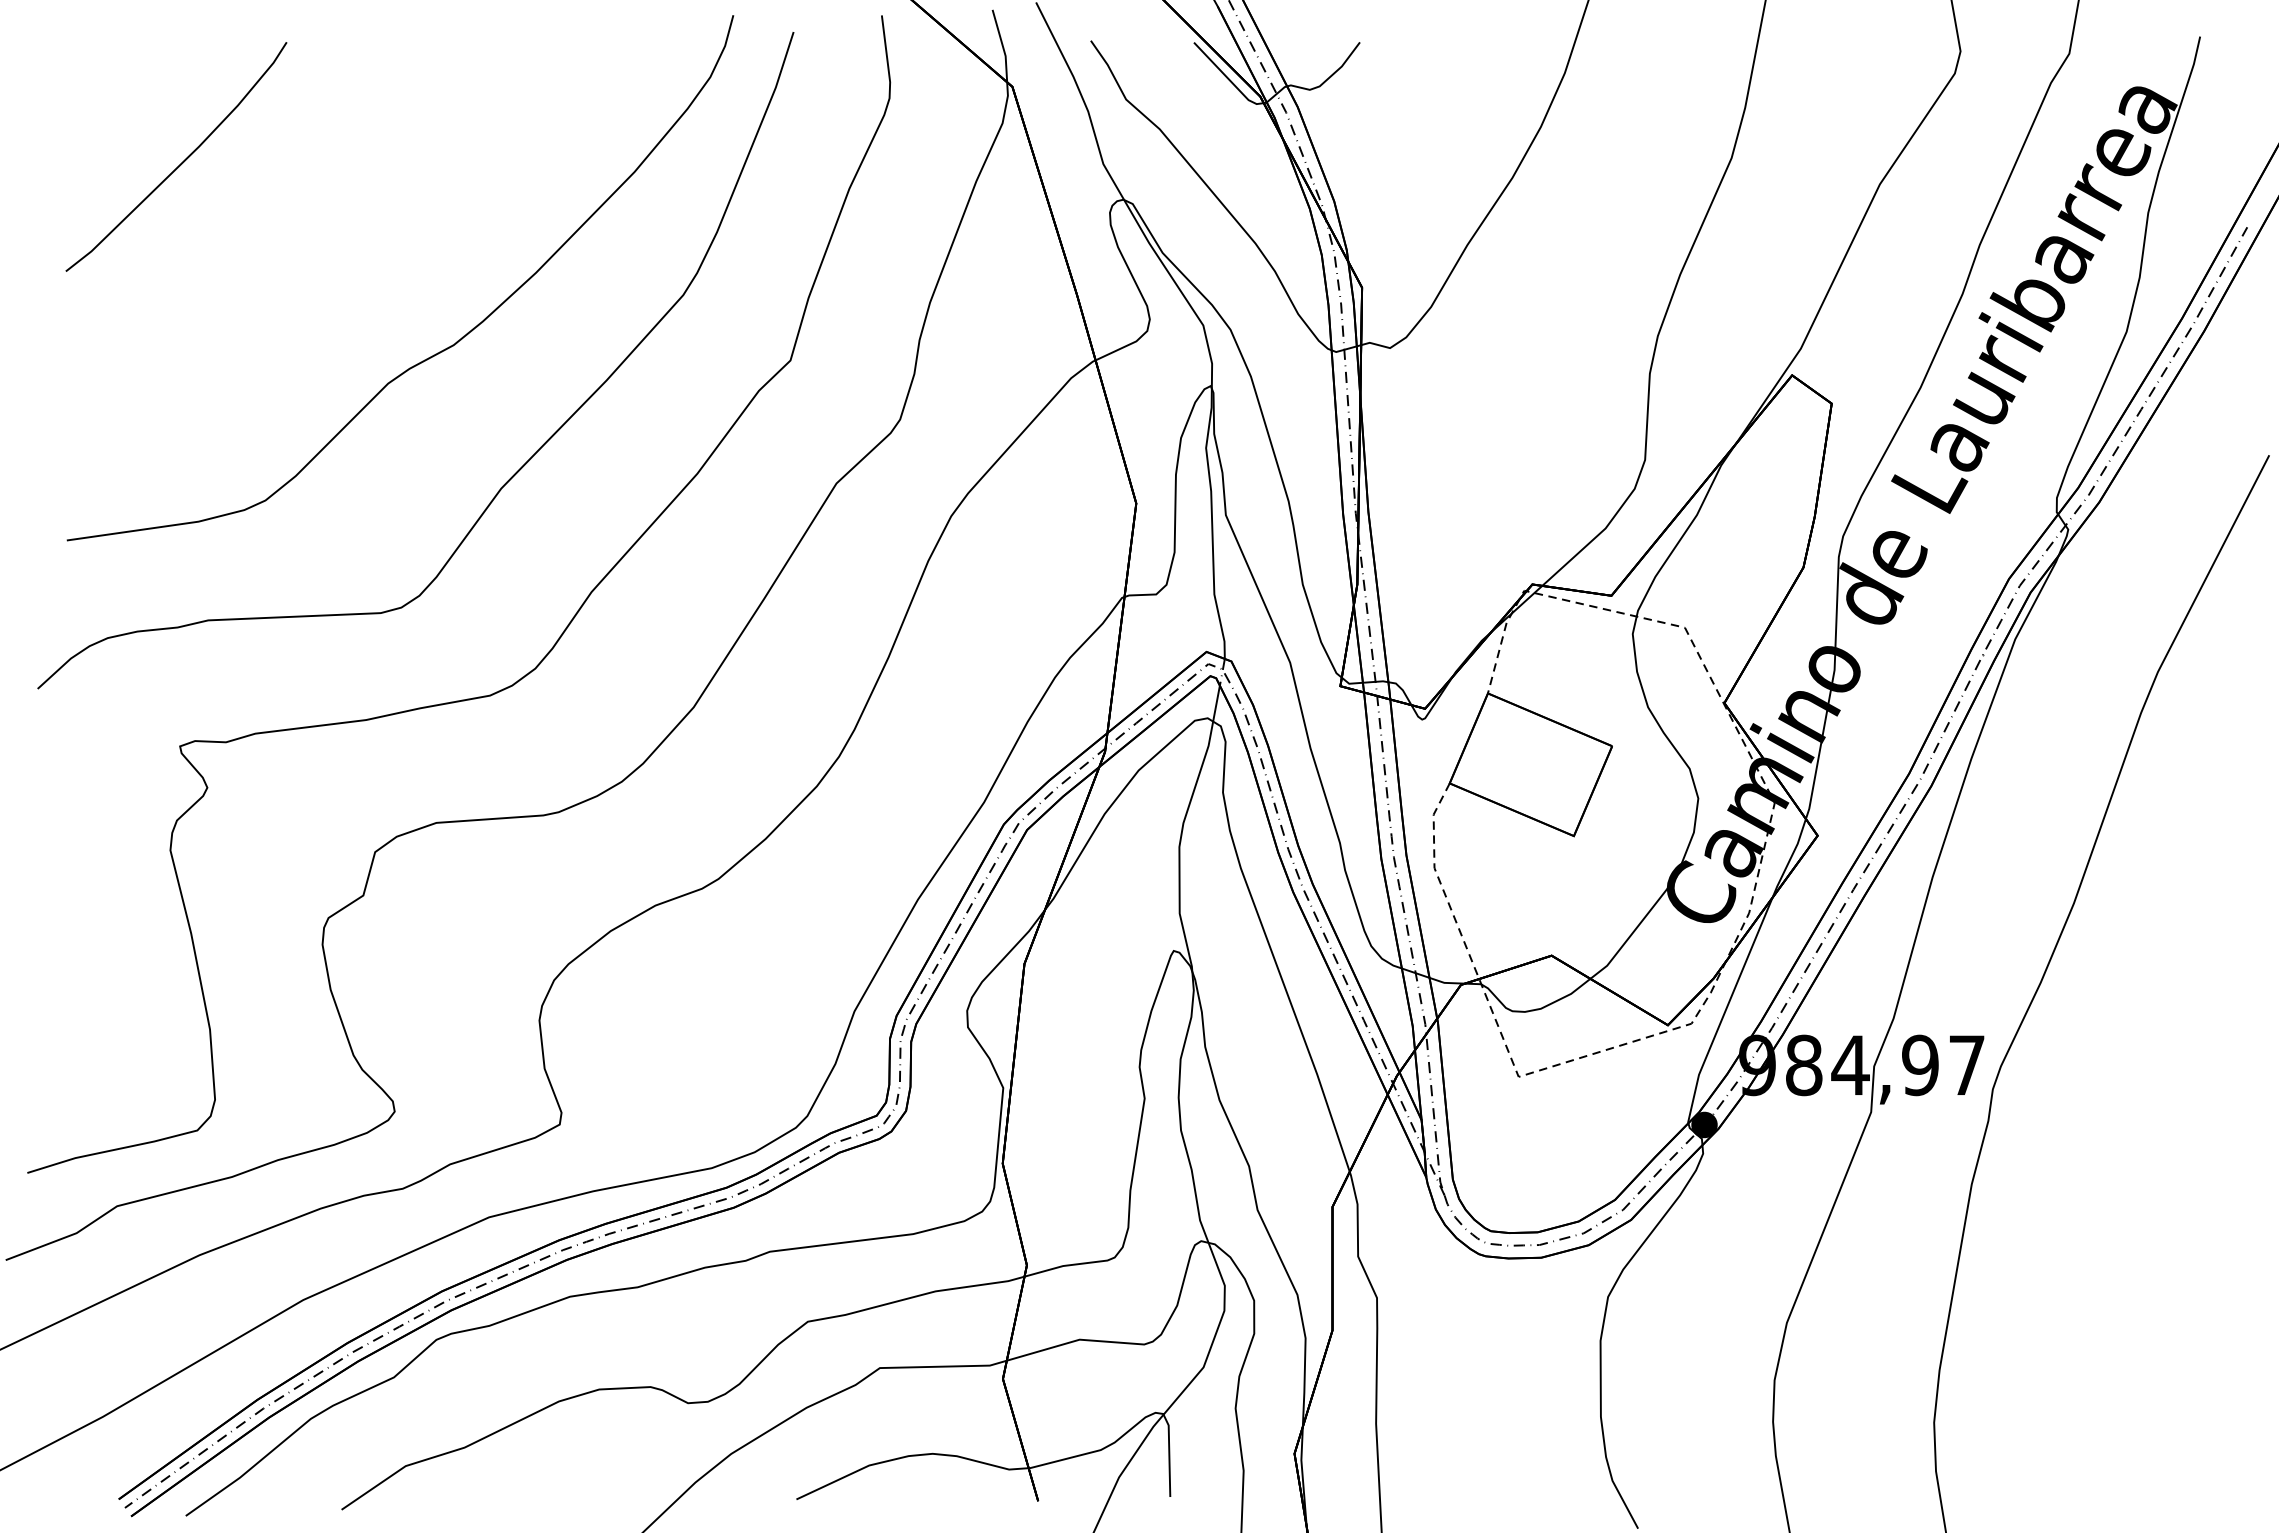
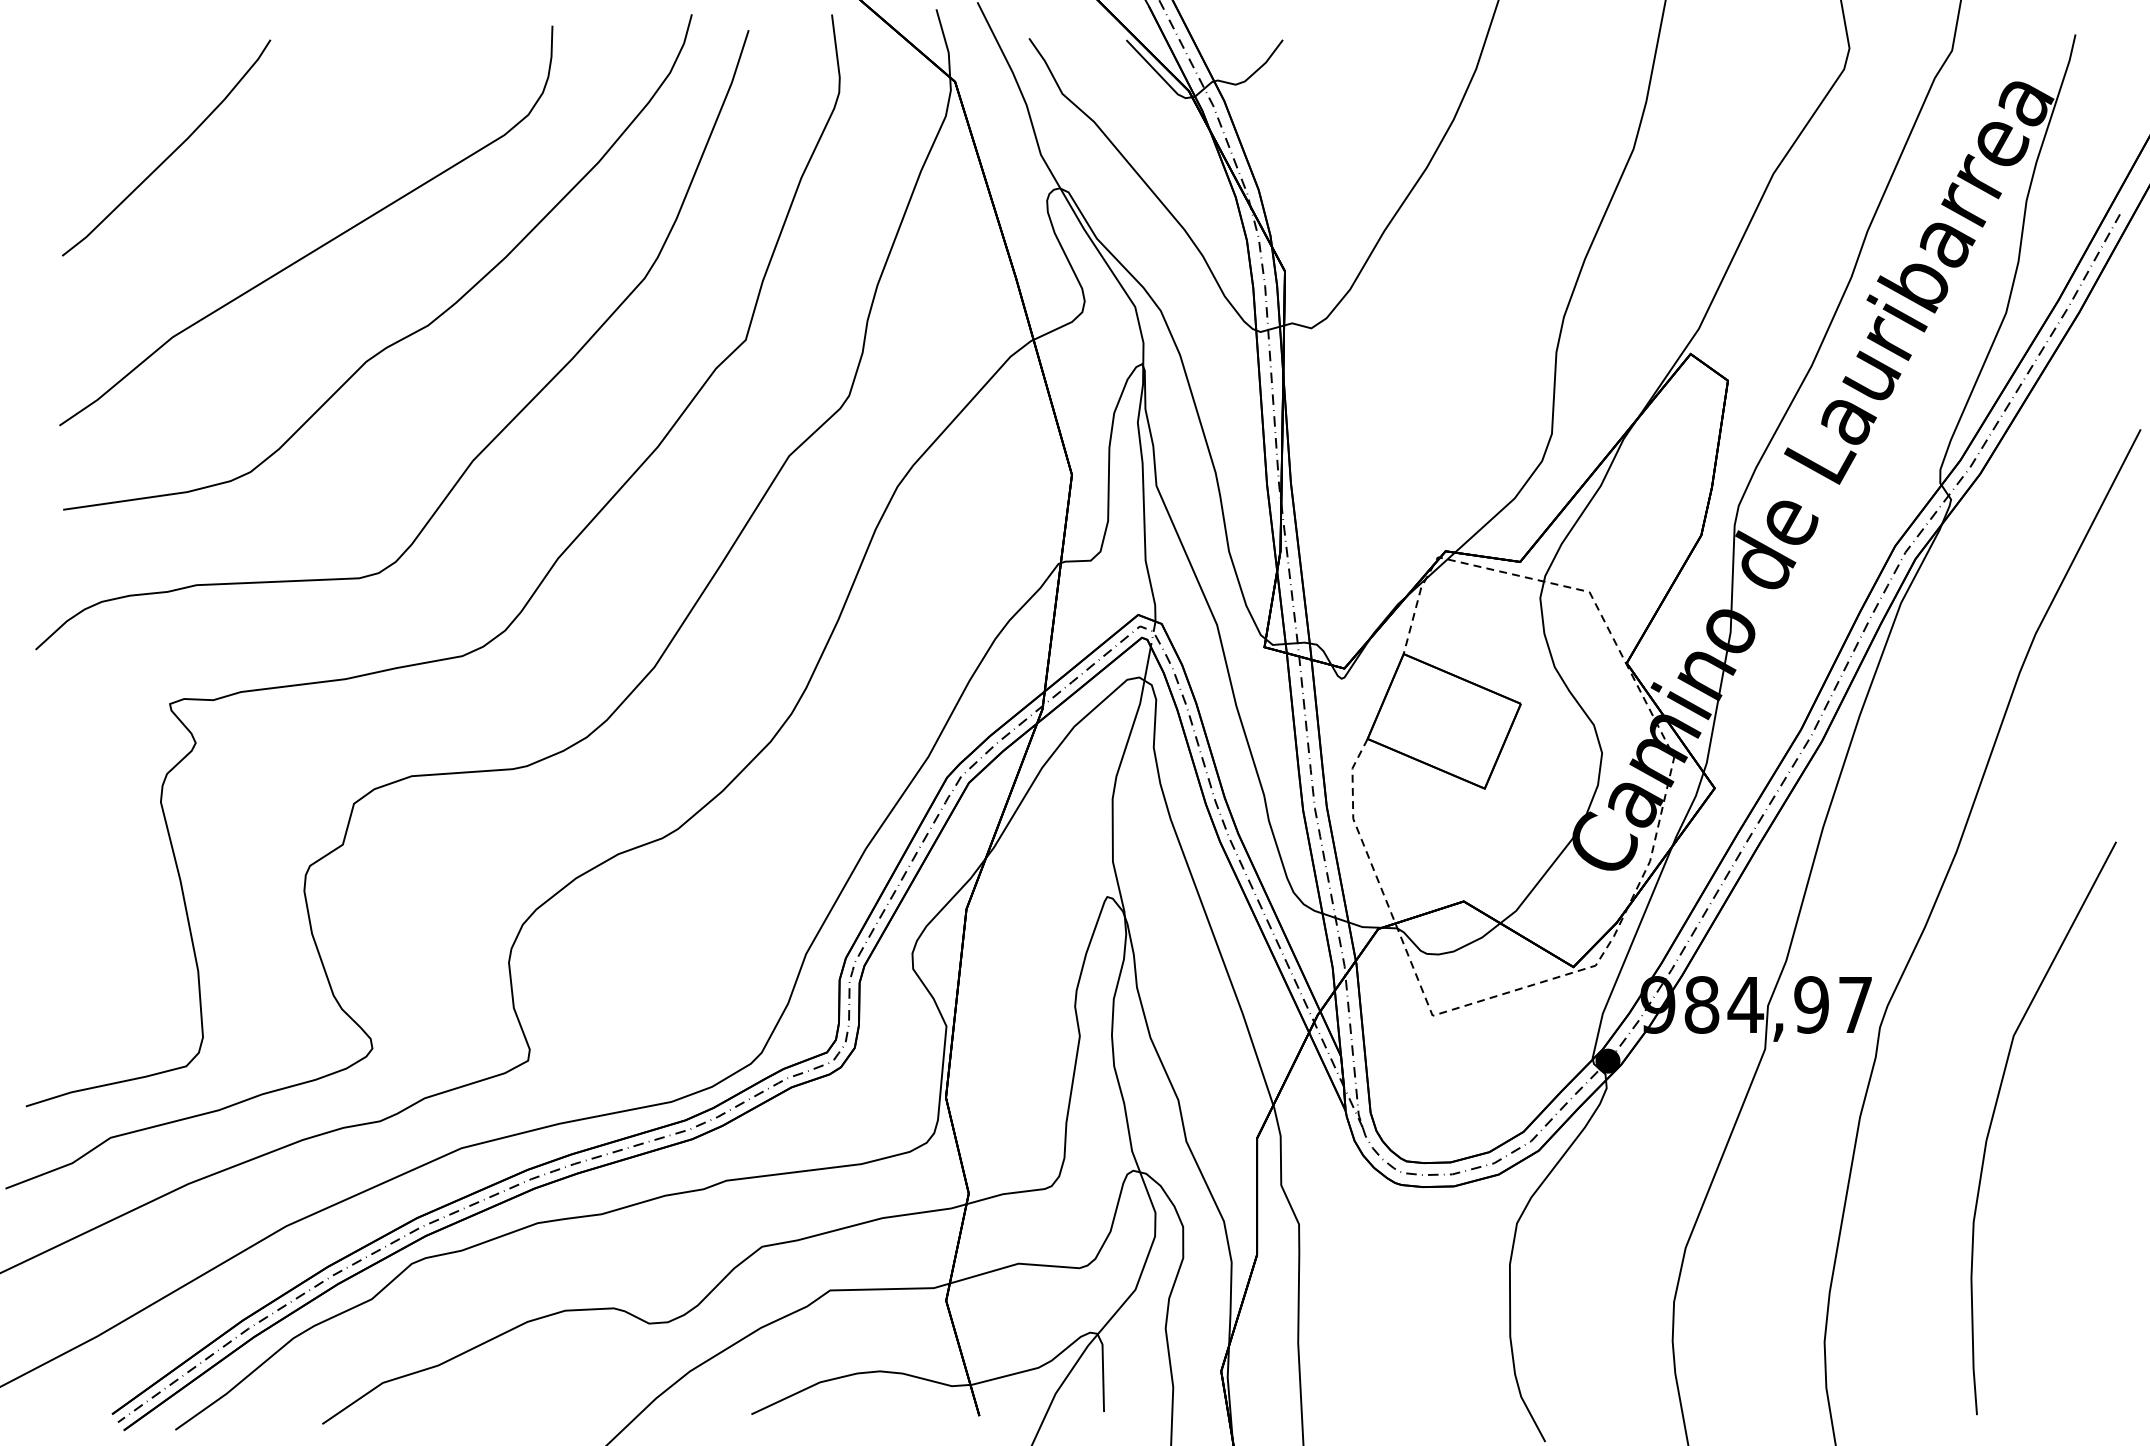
curve: (336, 262) -> (317, 247), added
curve: (2113, 1184) -> (1993, 1117), added

